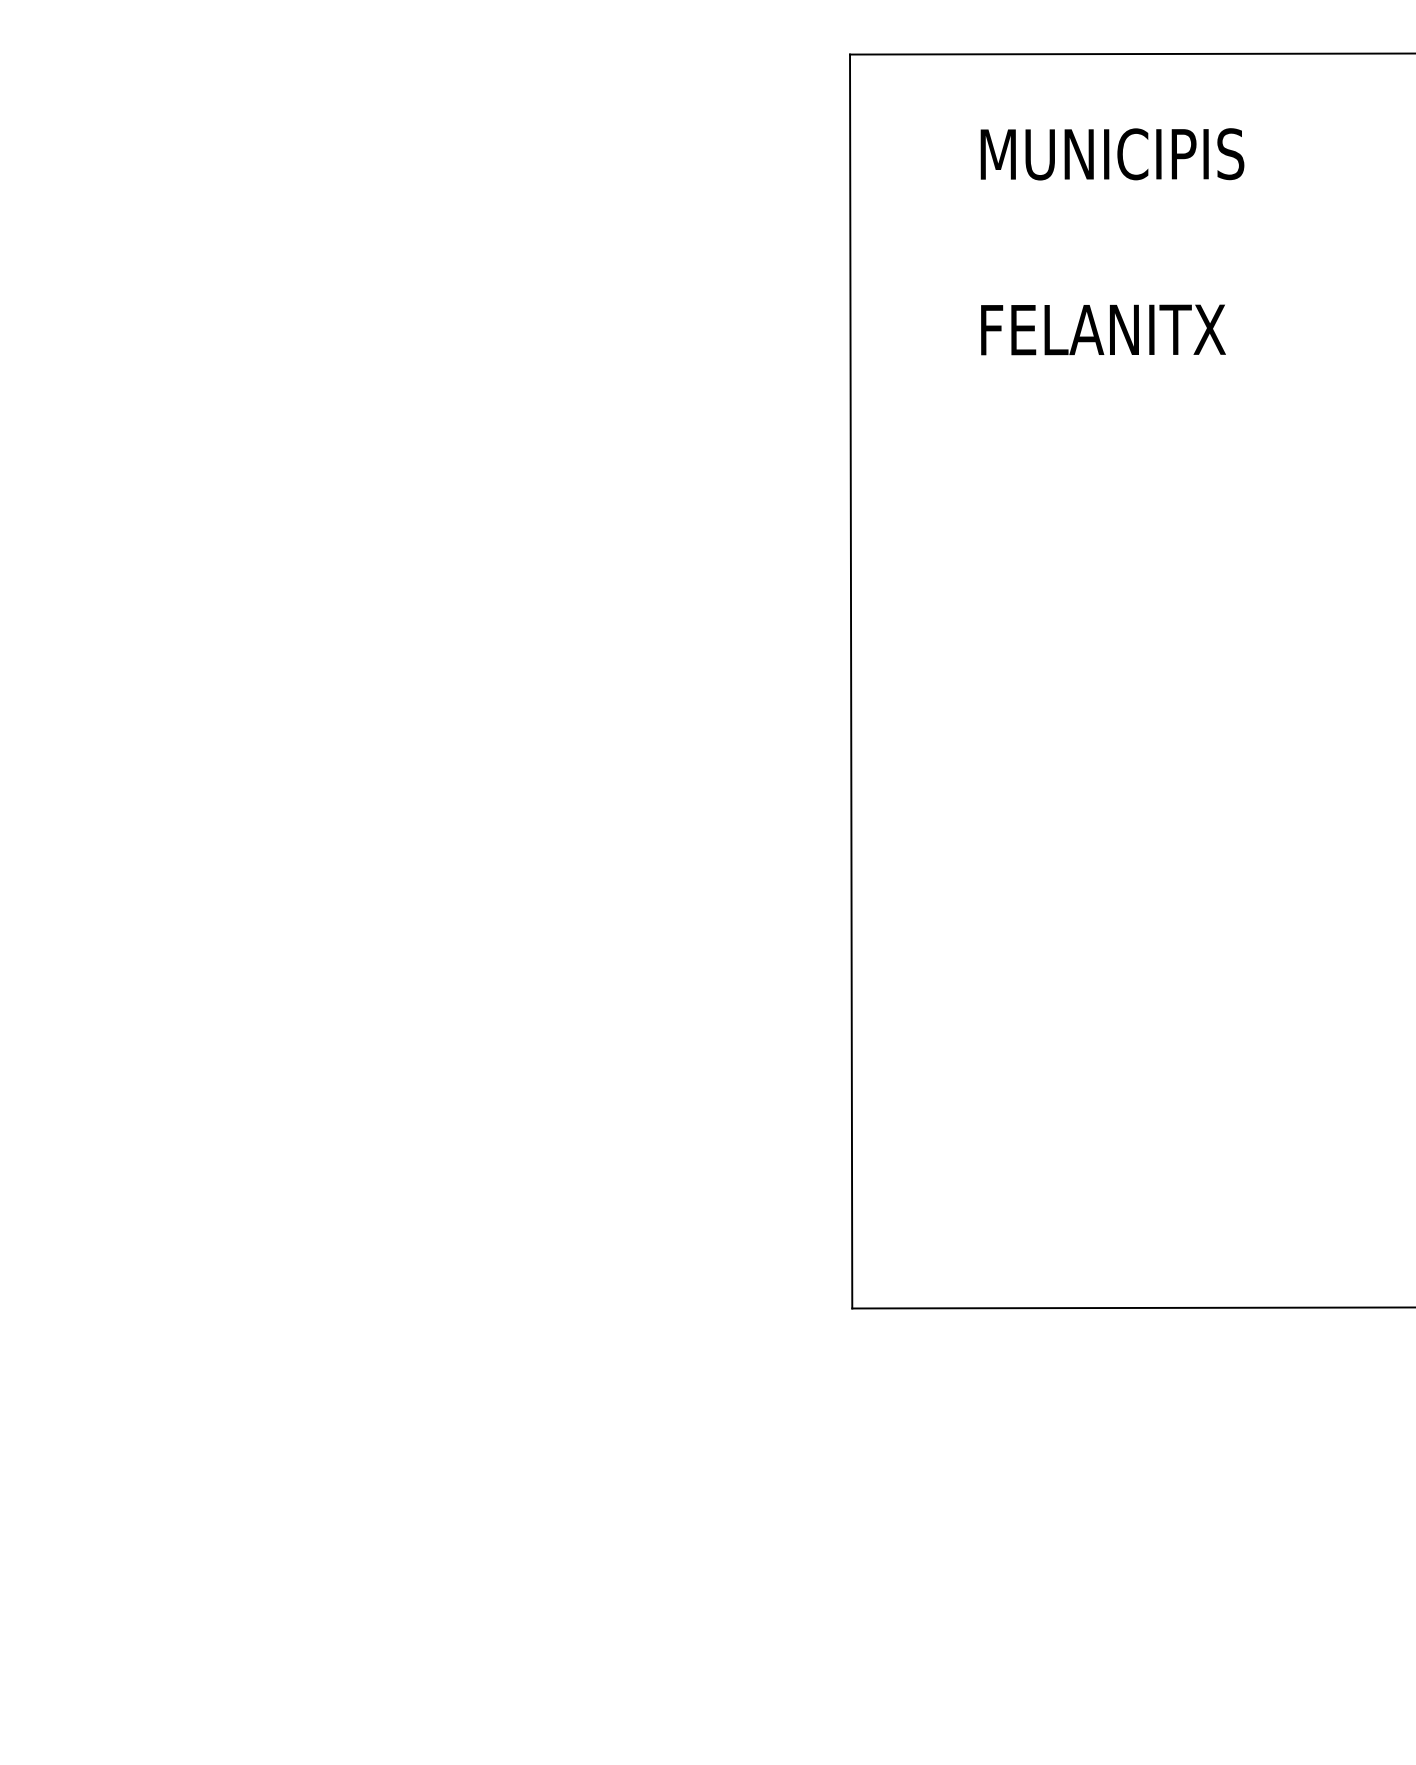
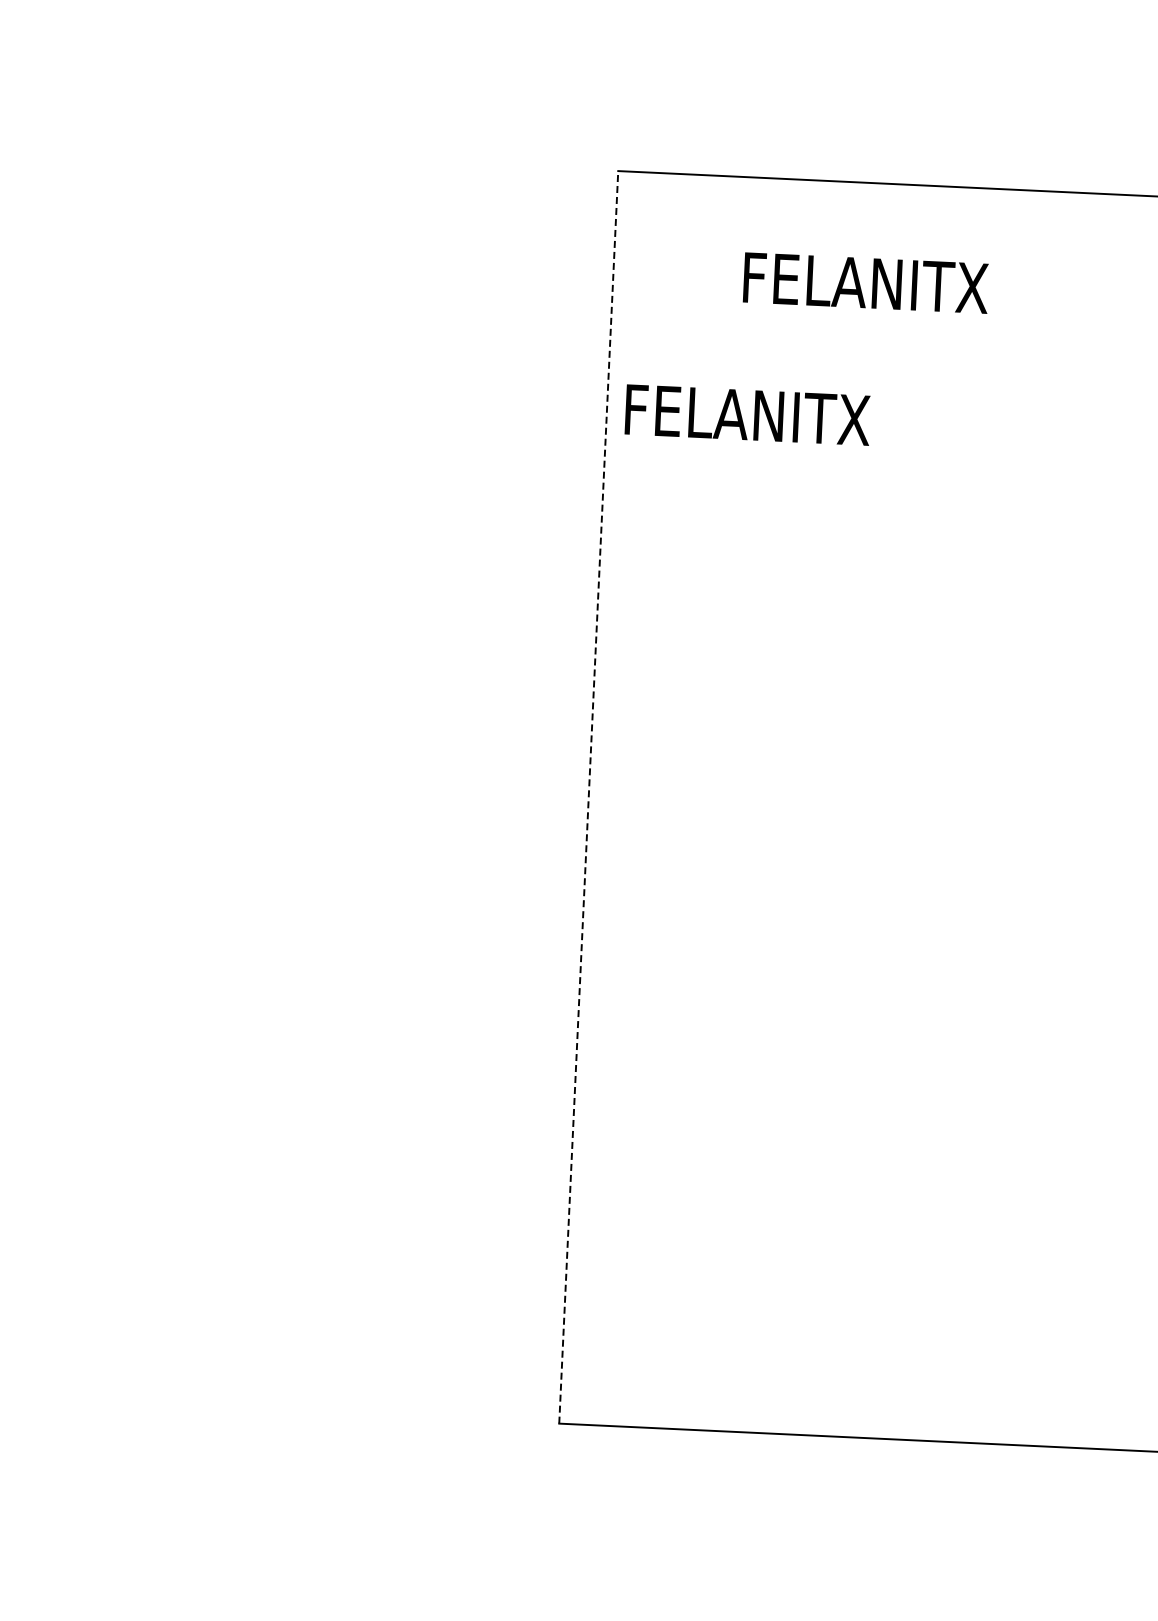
text: (1114, 154) -> (877, 283), MUNICIPIS -> FELANITX
text: (1103, 329) -> (747, 414), moved
line: (851, 681) -> (589, 797), solid -> dashed

